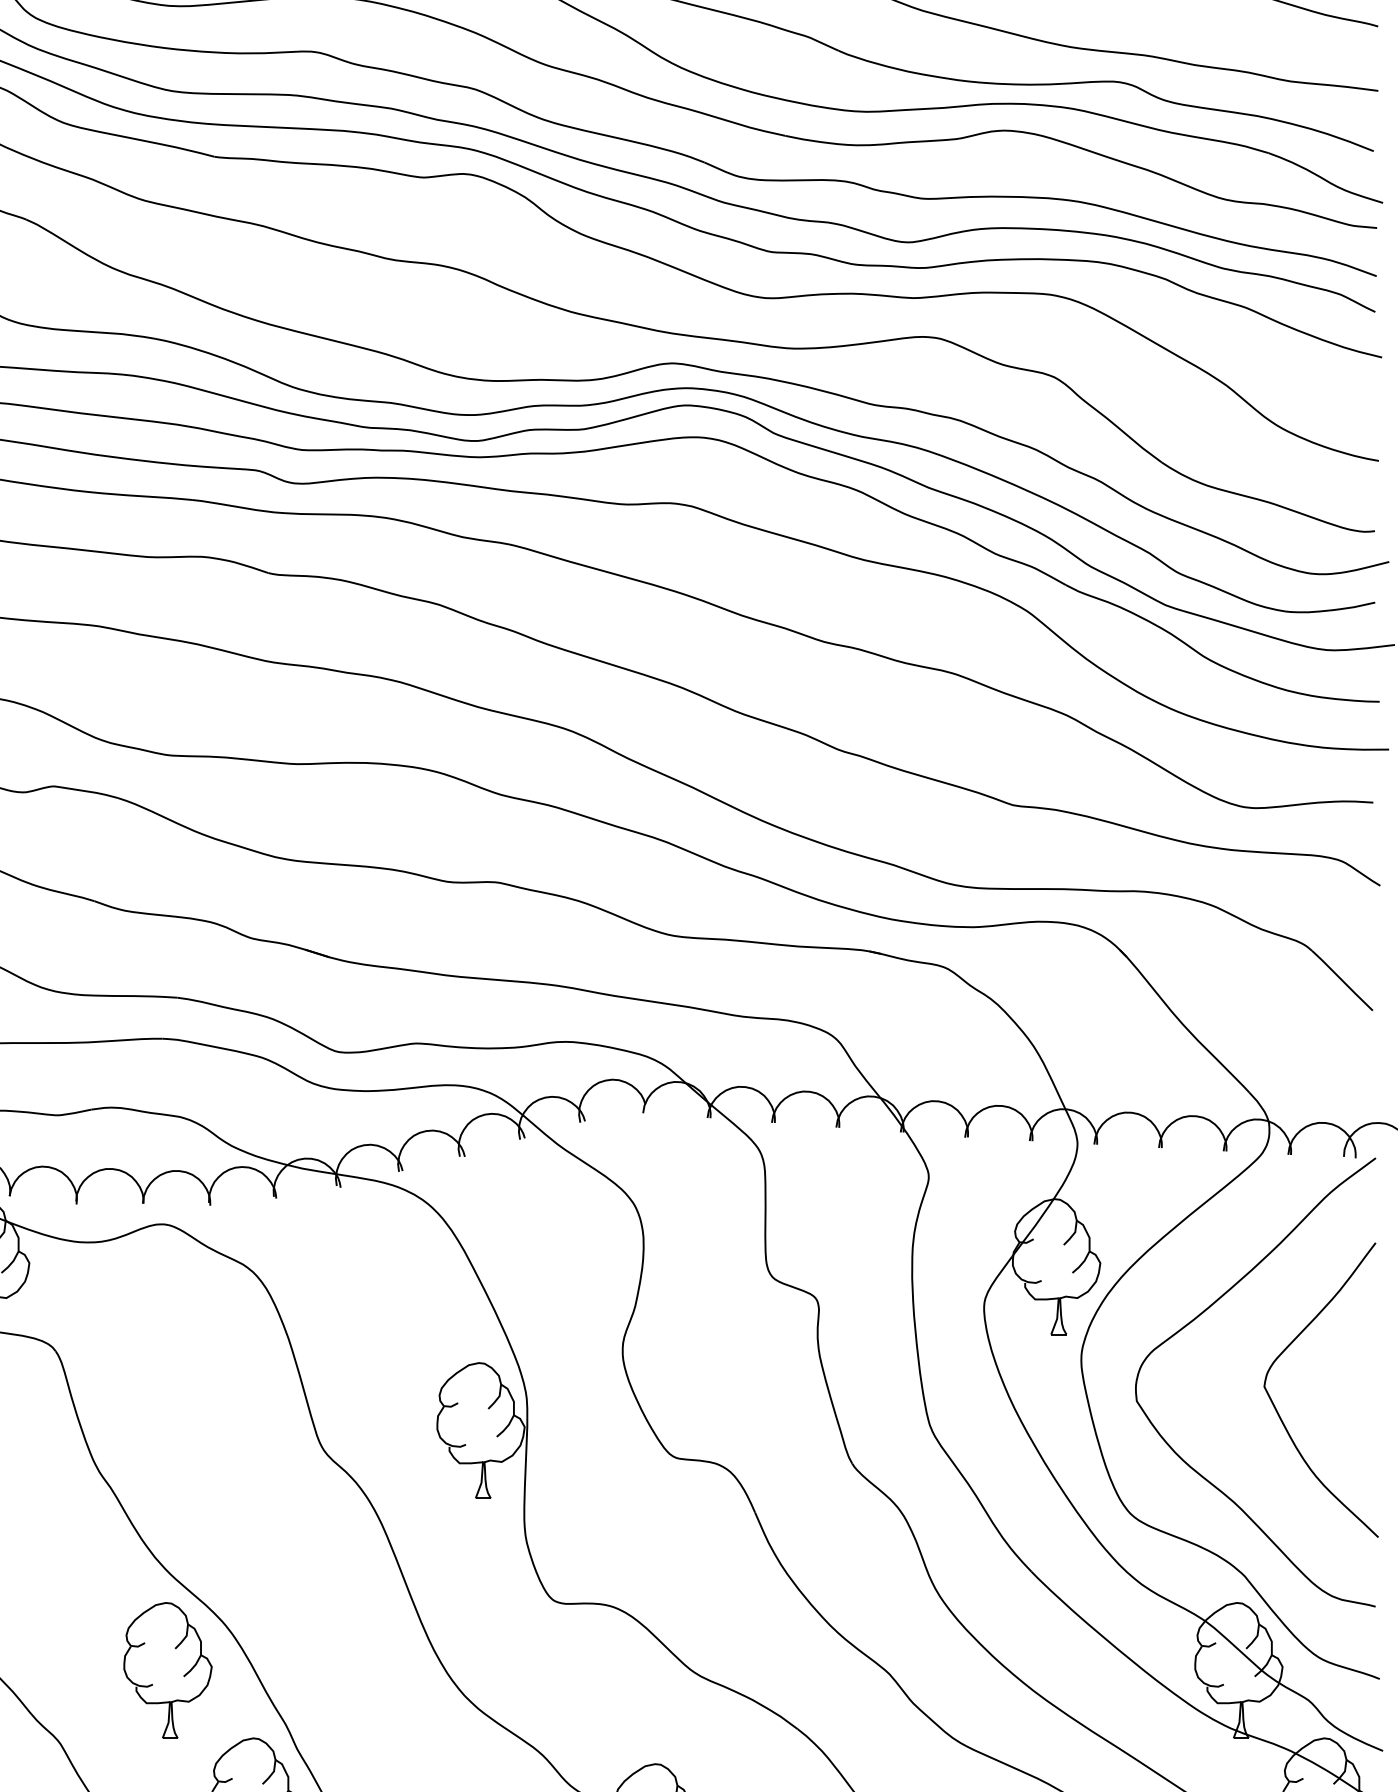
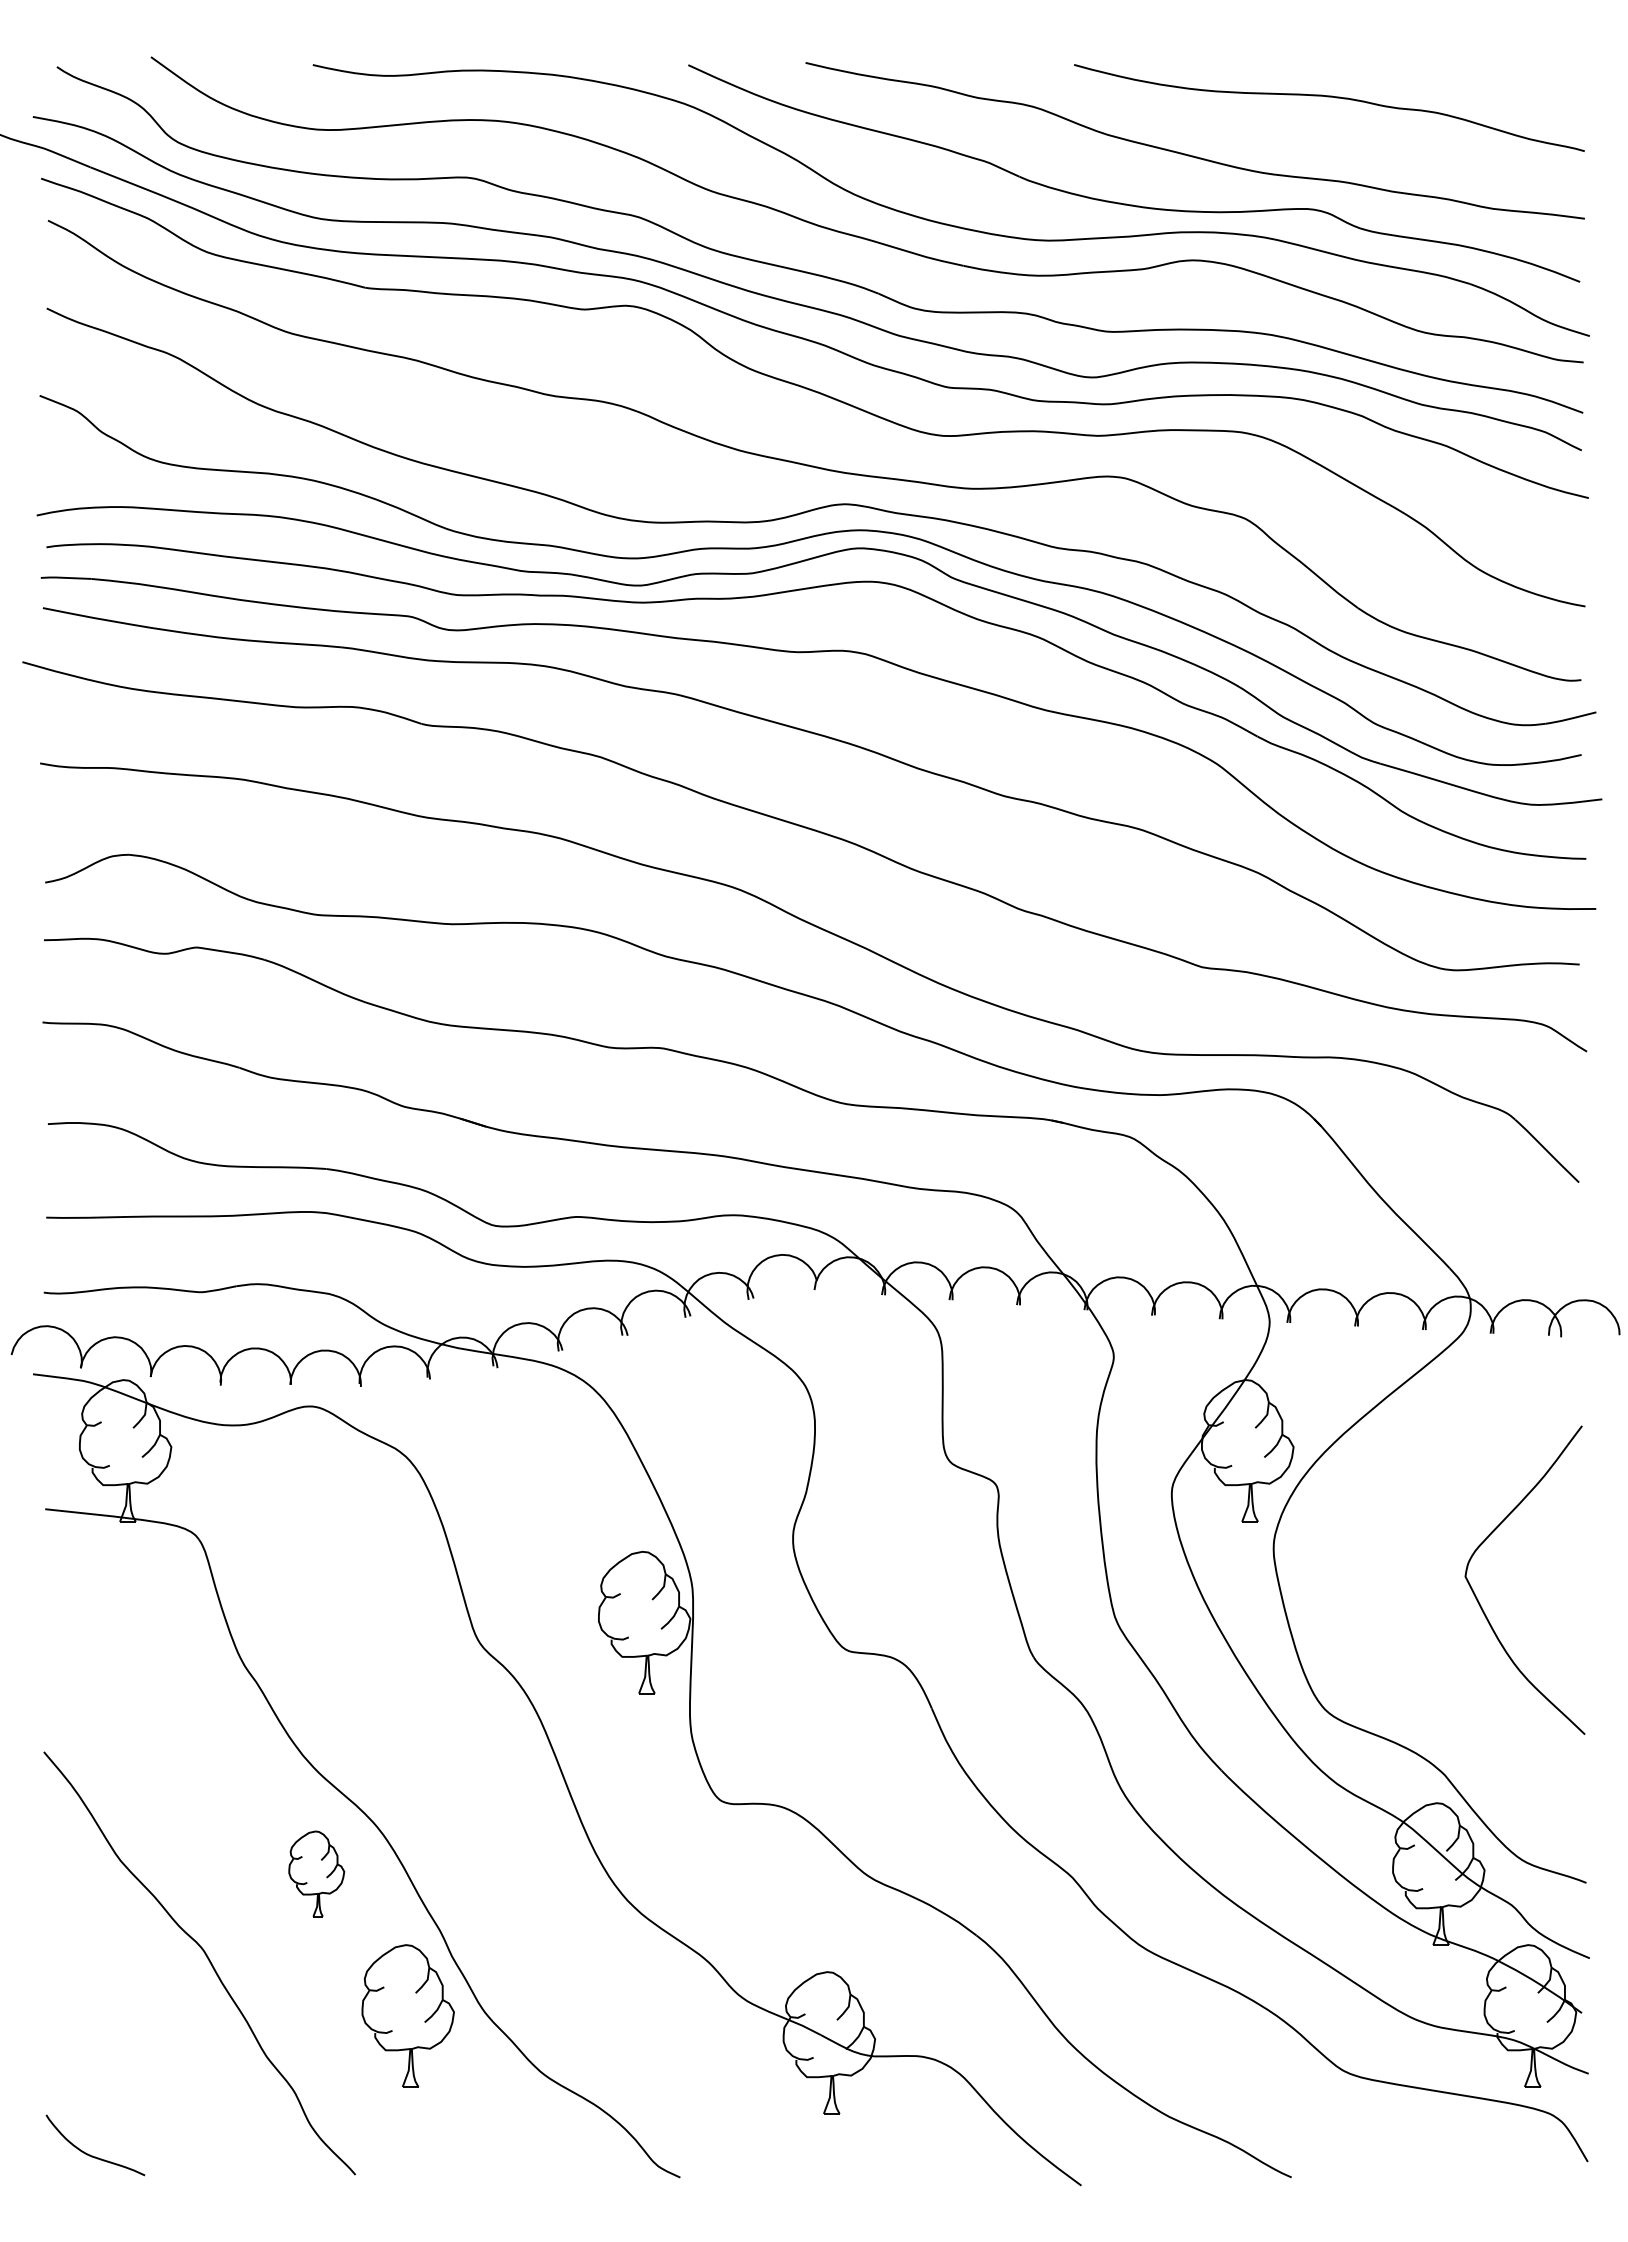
curve: (1201, 1315) -> (1399, 1501), removed
part: (167, 1670) -> (316, 1873), size x0.6

